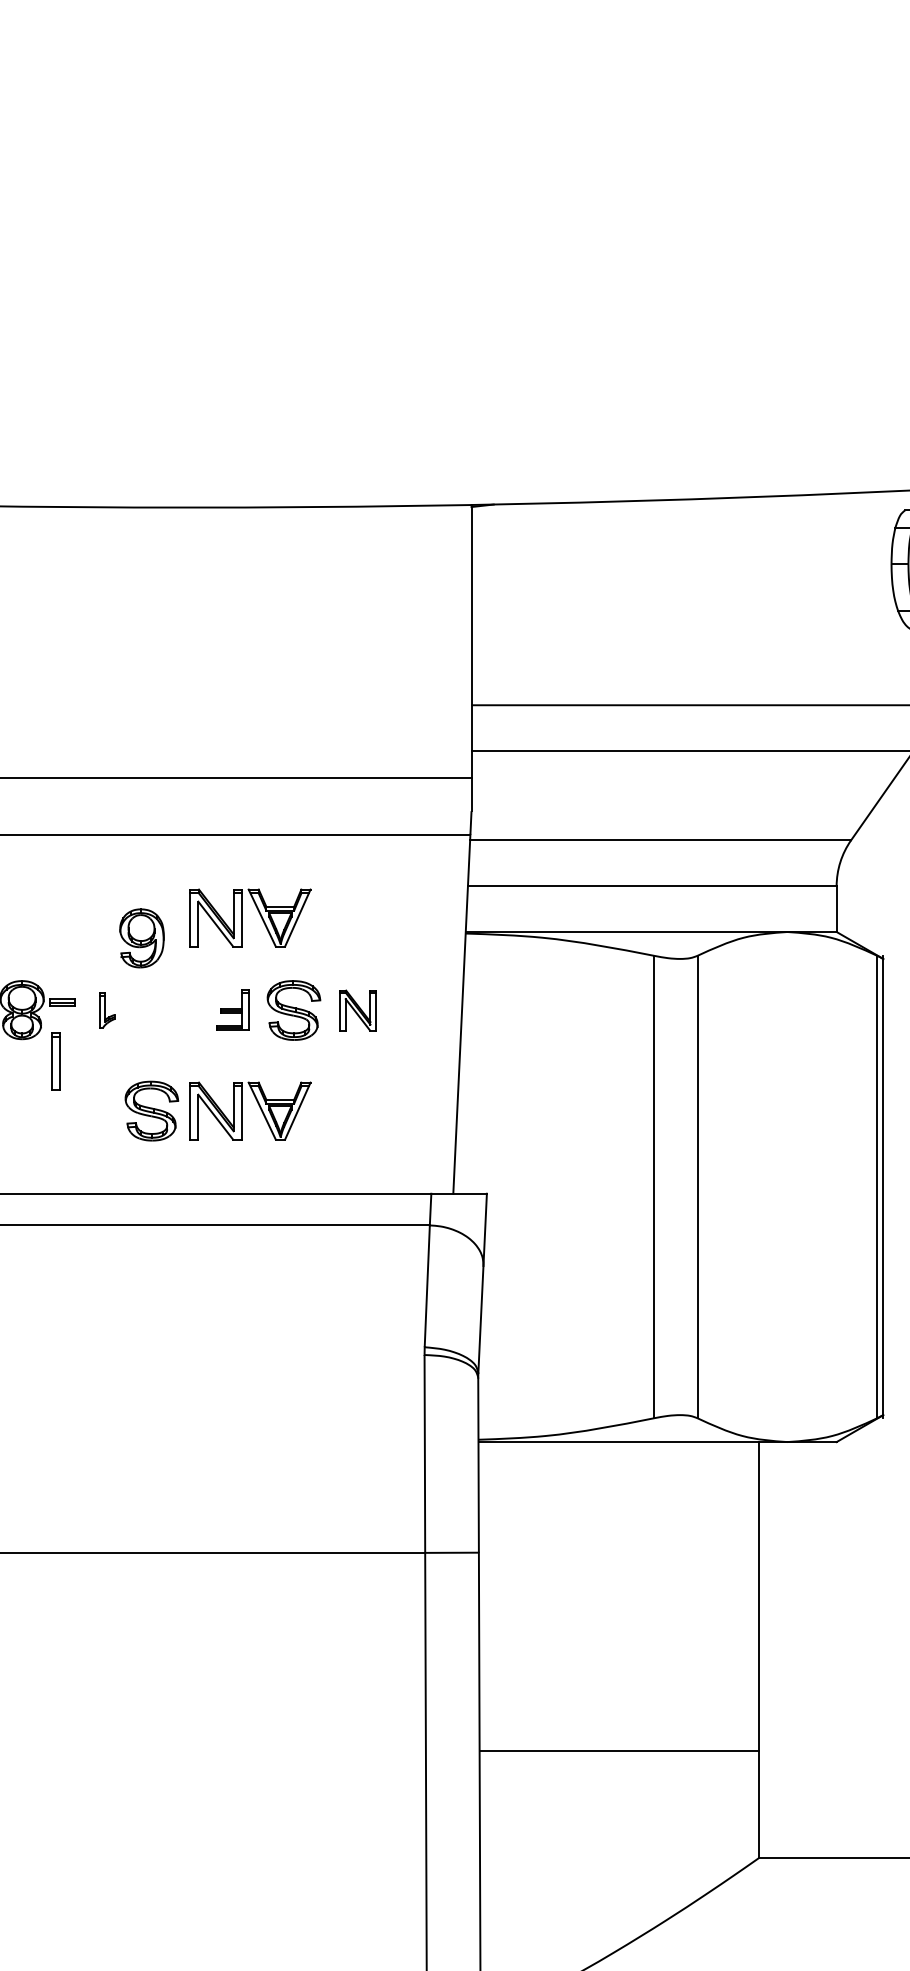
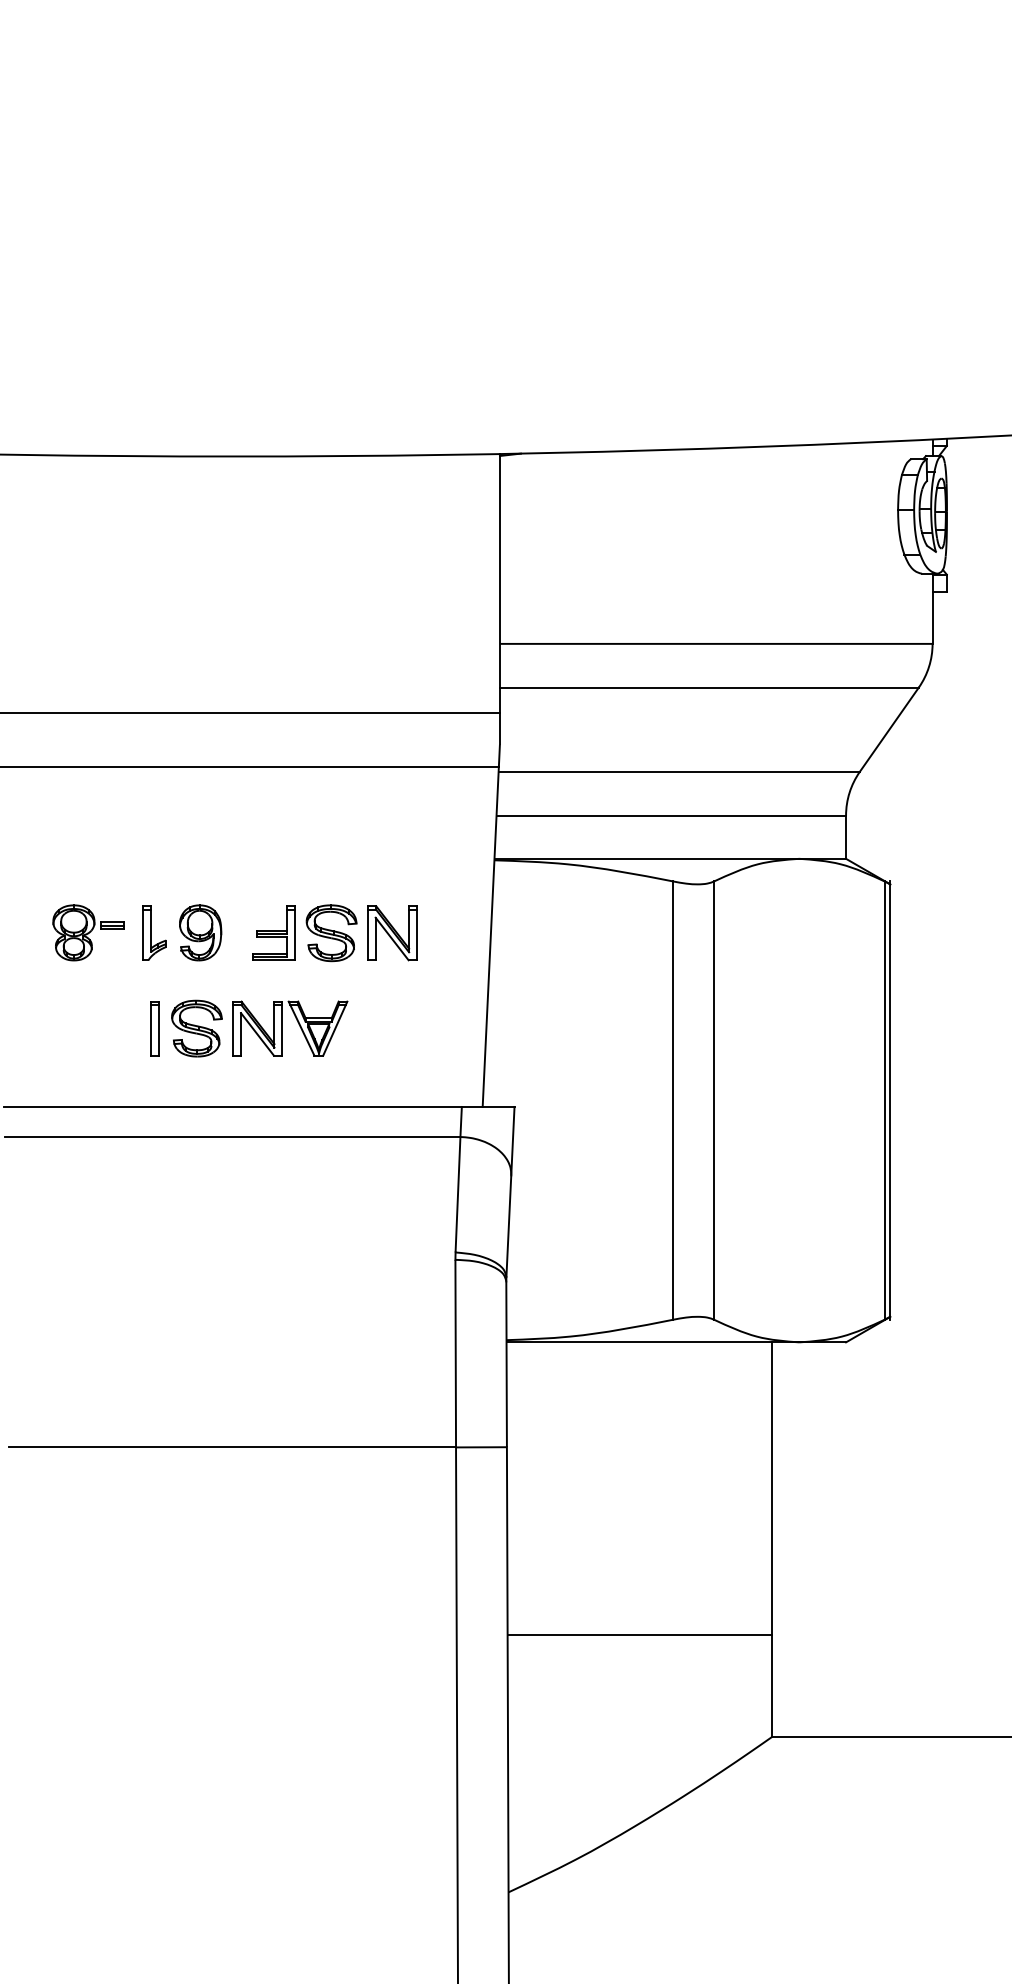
part: (242, 917) -> (282, 845), removed
part: (141, 937) -> (200, 932), moved
part: (107, 1009) -> (154, 932), size x1.67
part: (232, 1009) -> (273, 932), size x1.43
part: (358, 1010) -> (392, 933), size x1.43
part: (55, 1061) -> (154, 1028), moved

